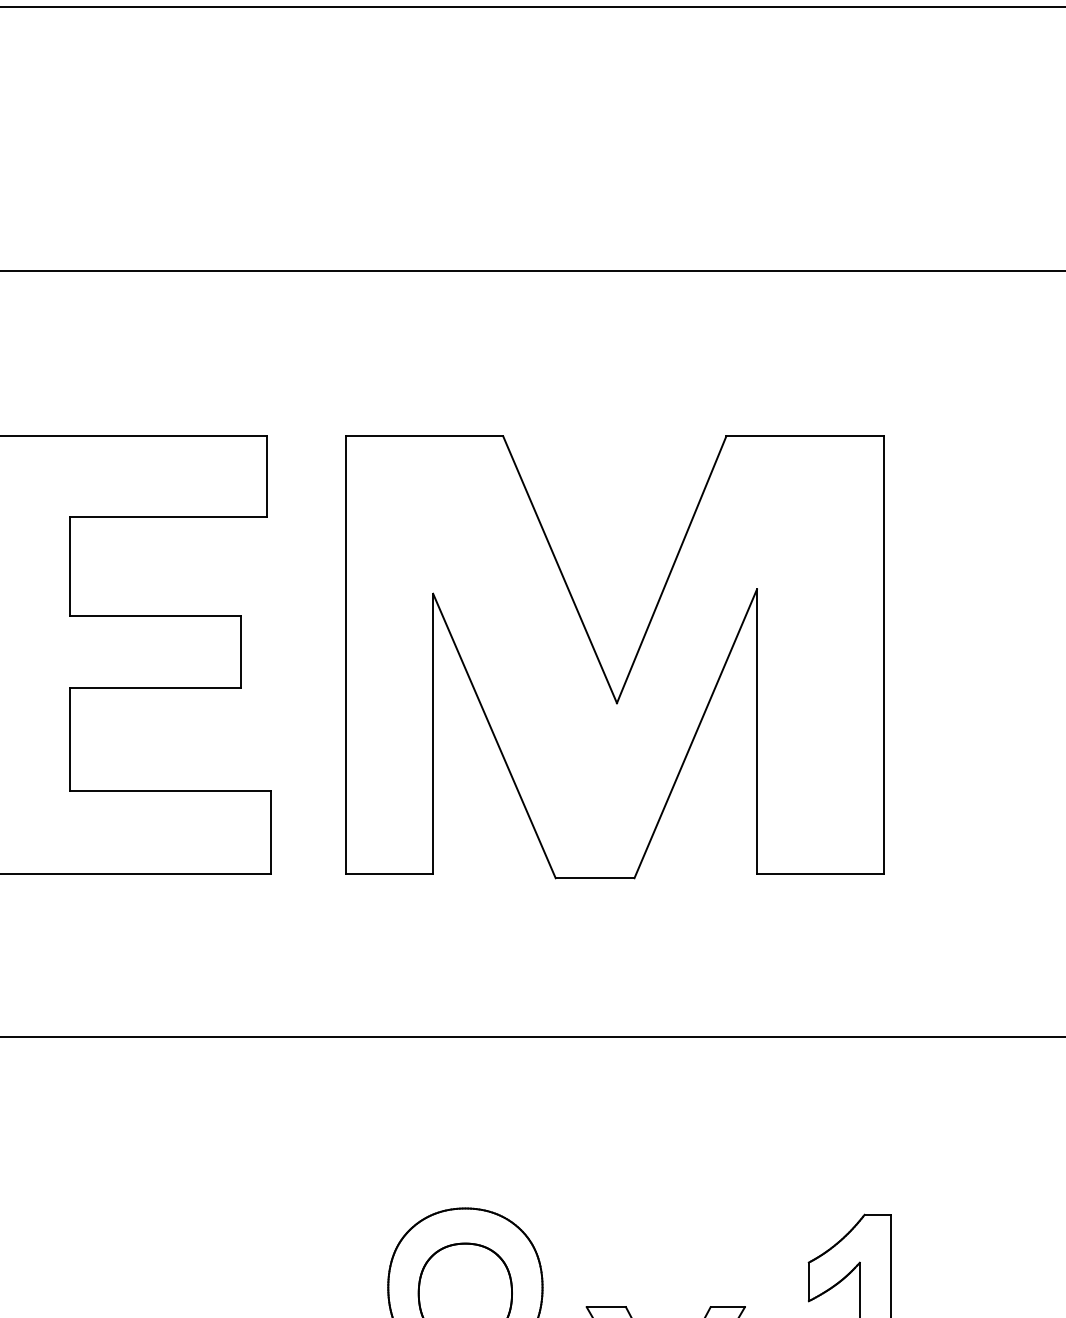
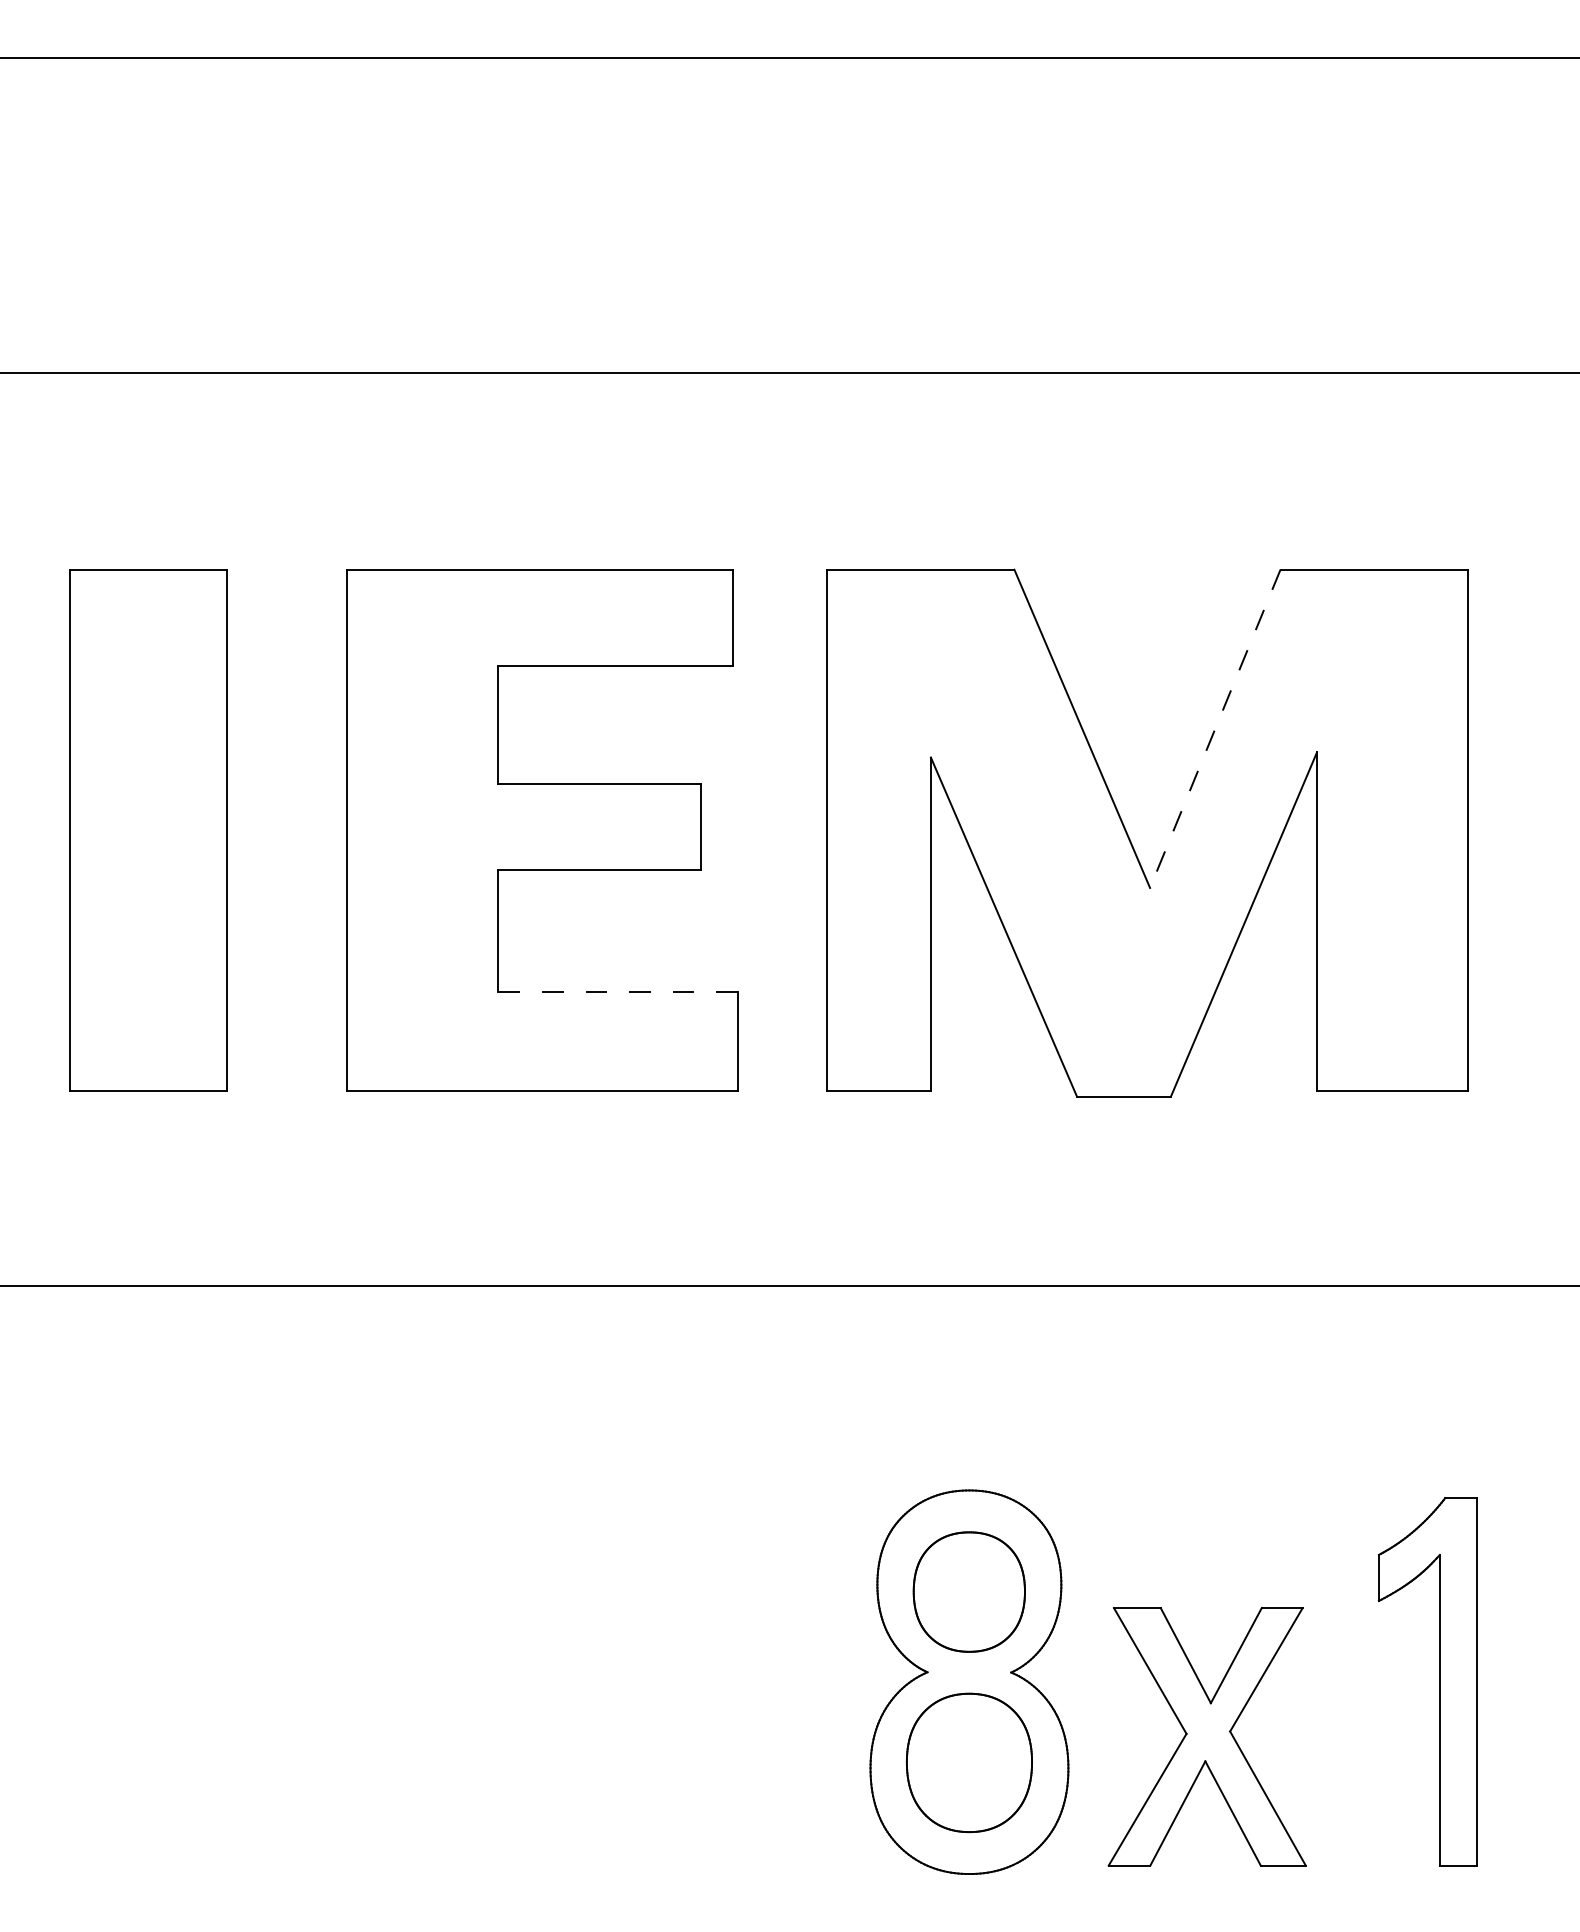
line: (671, 569) -> (1215, 728), solid -> dashed
line: (170, 790) -> (617, 992), solid -> dashed

